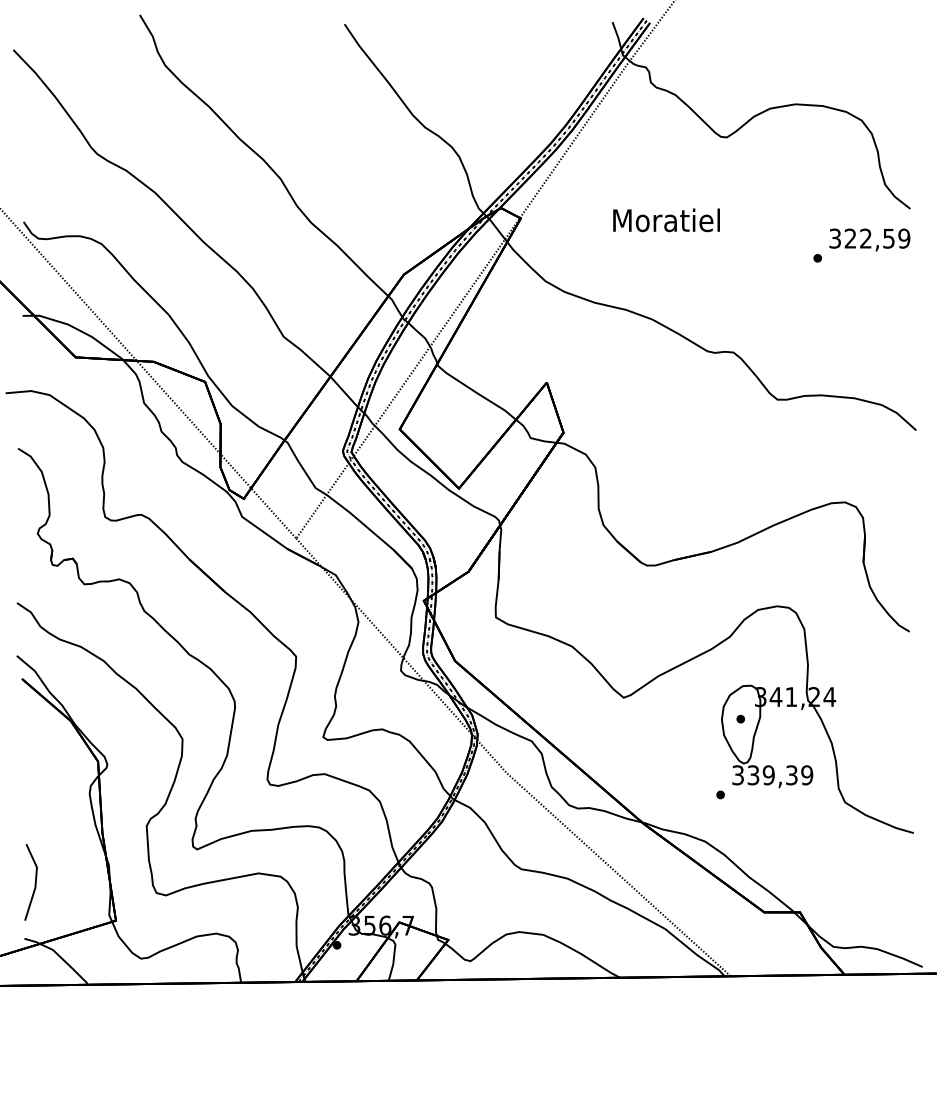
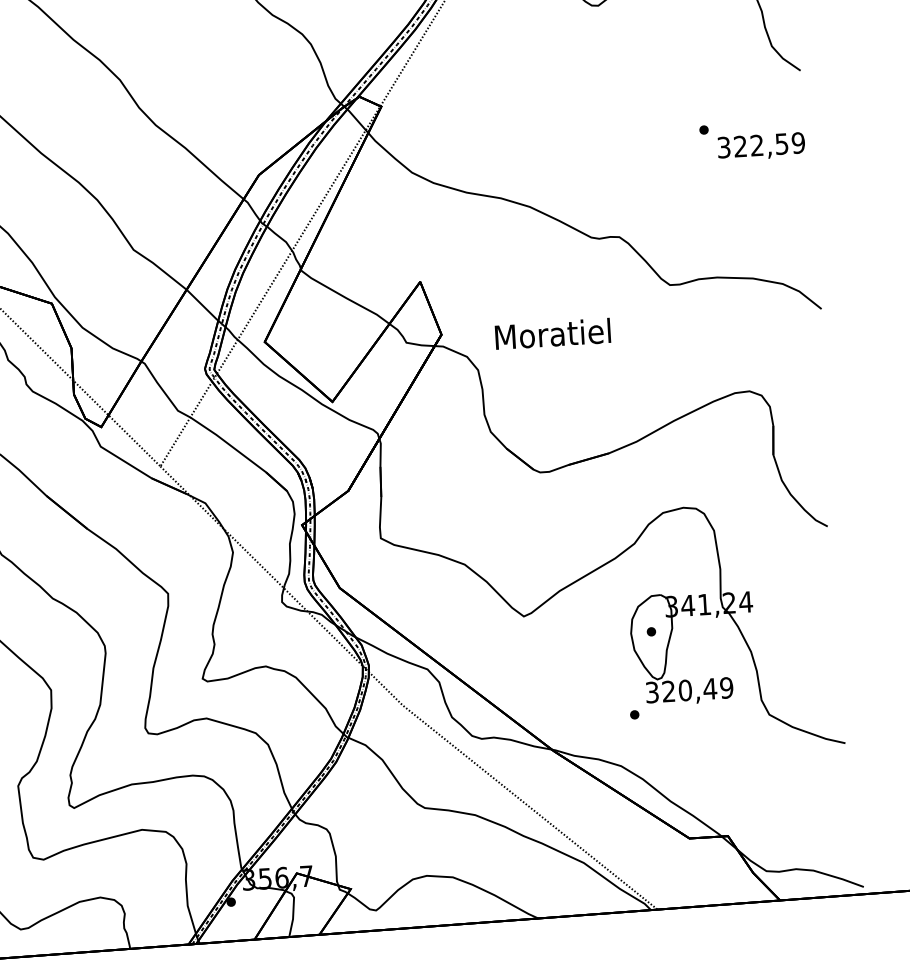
text: (666, 220) -> (552, 334), moved
text: (869, 239) -> (761, 146), moved
text: (772, 775) -> (689, 690), 339,39 -> 320,49

